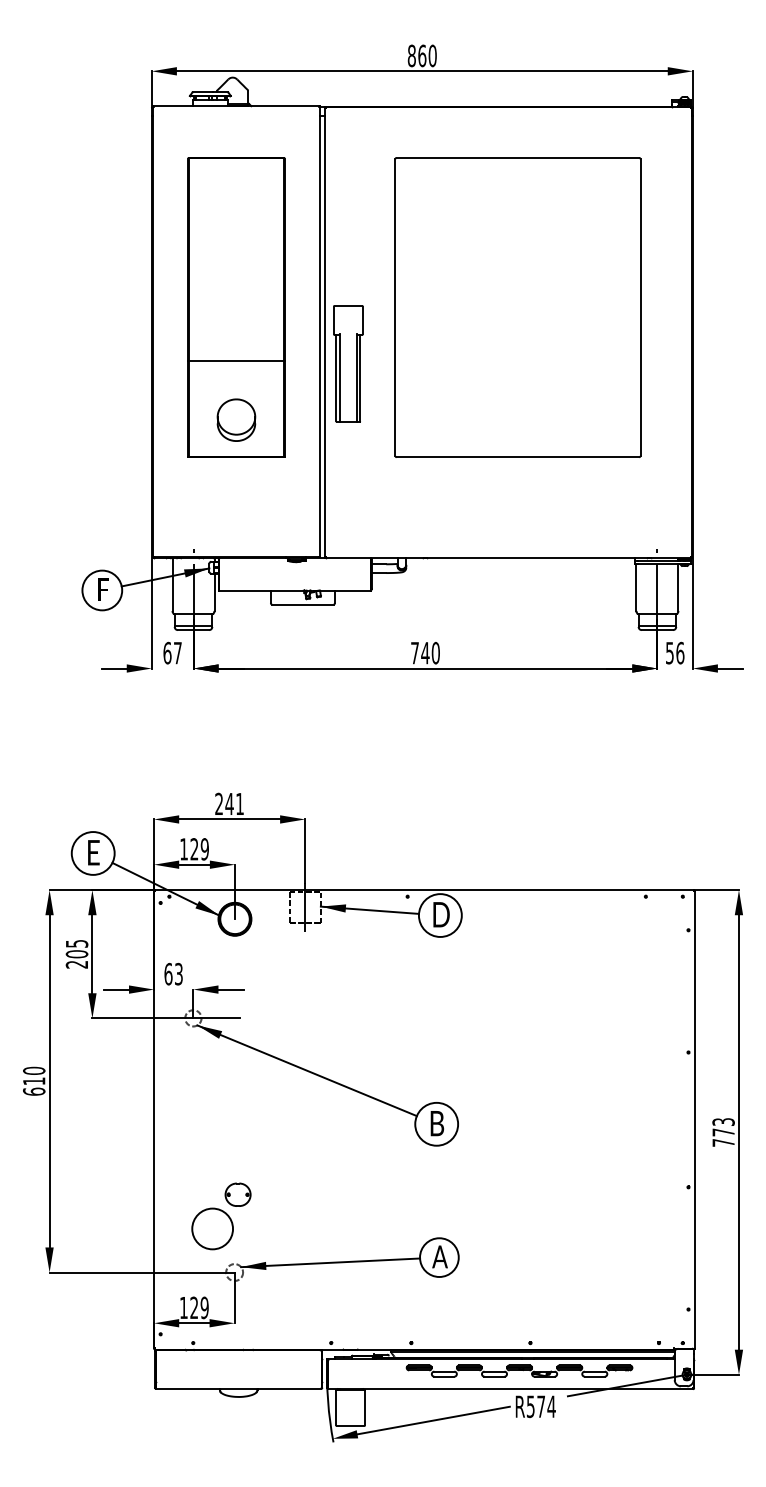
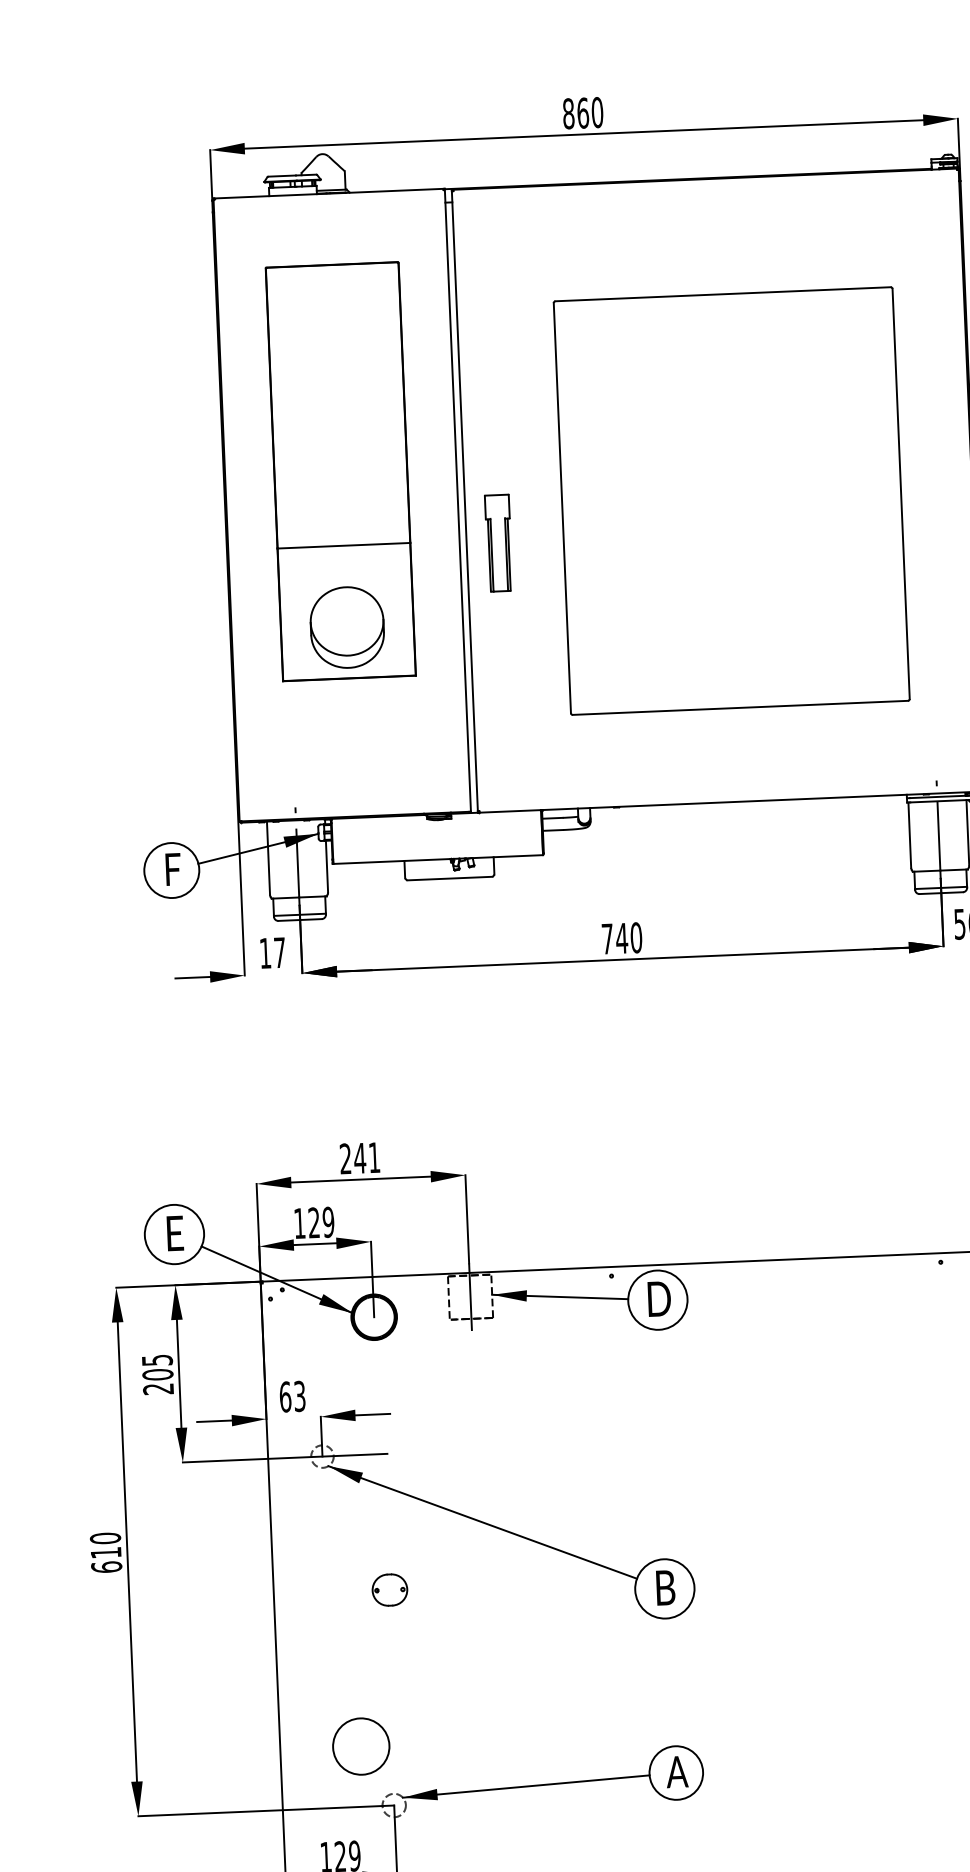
part: (517, 307) -> (731, 500), moved
part: (348, 363) -> (498, 542), size x0.6
part: (236, 419) -> (347, 626), size x1.4
text: (167, 652) -> (265, 952), 67 -> 17
part: (237, 1194) -> (389, 1589), moved

